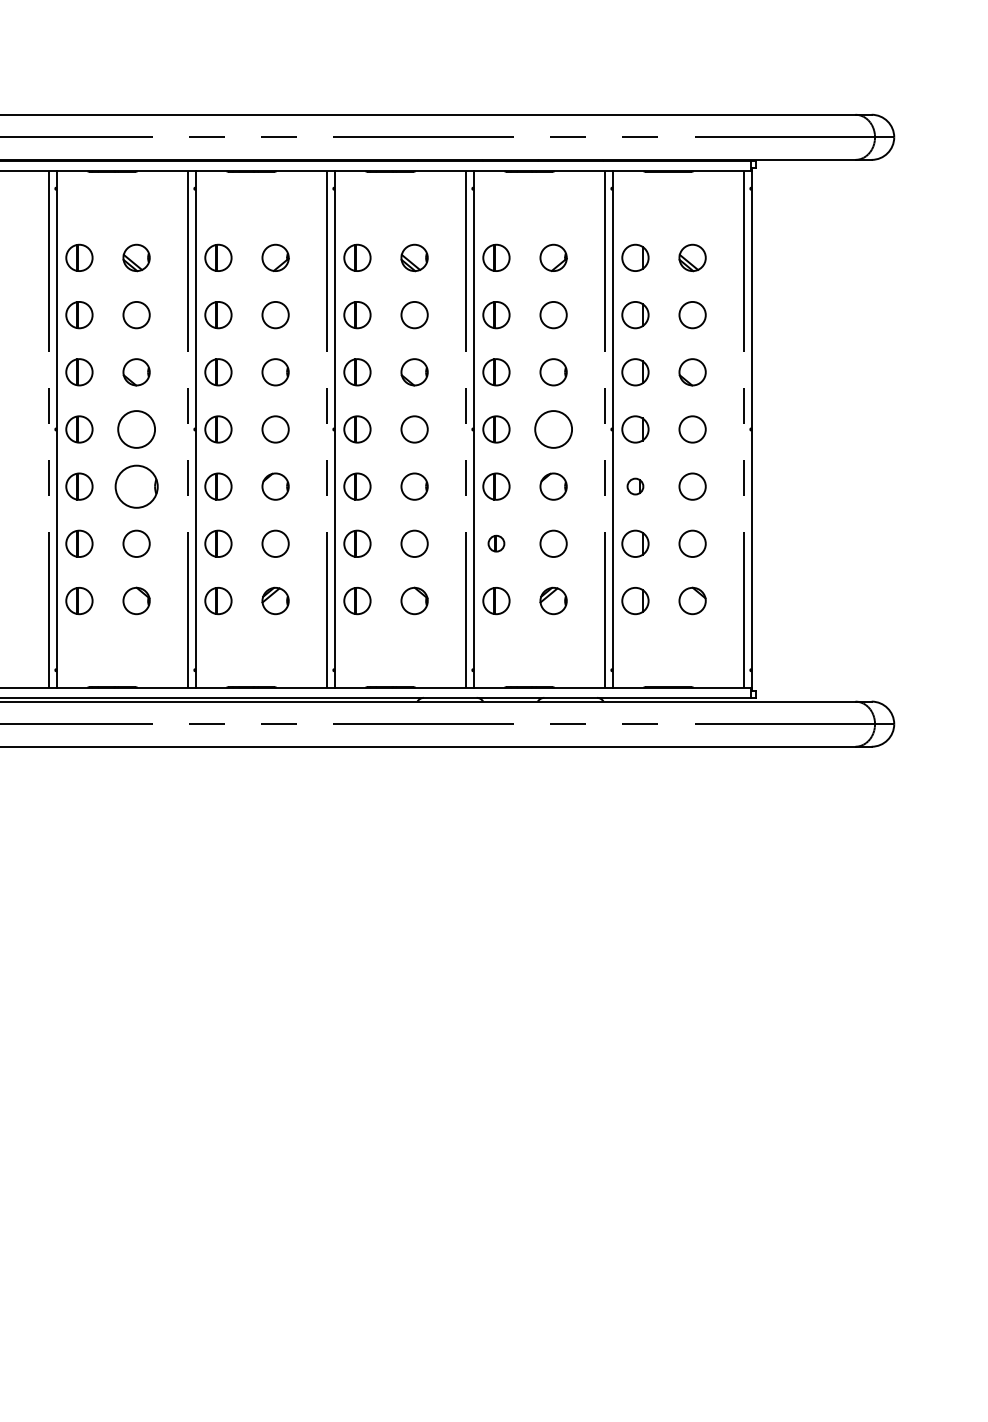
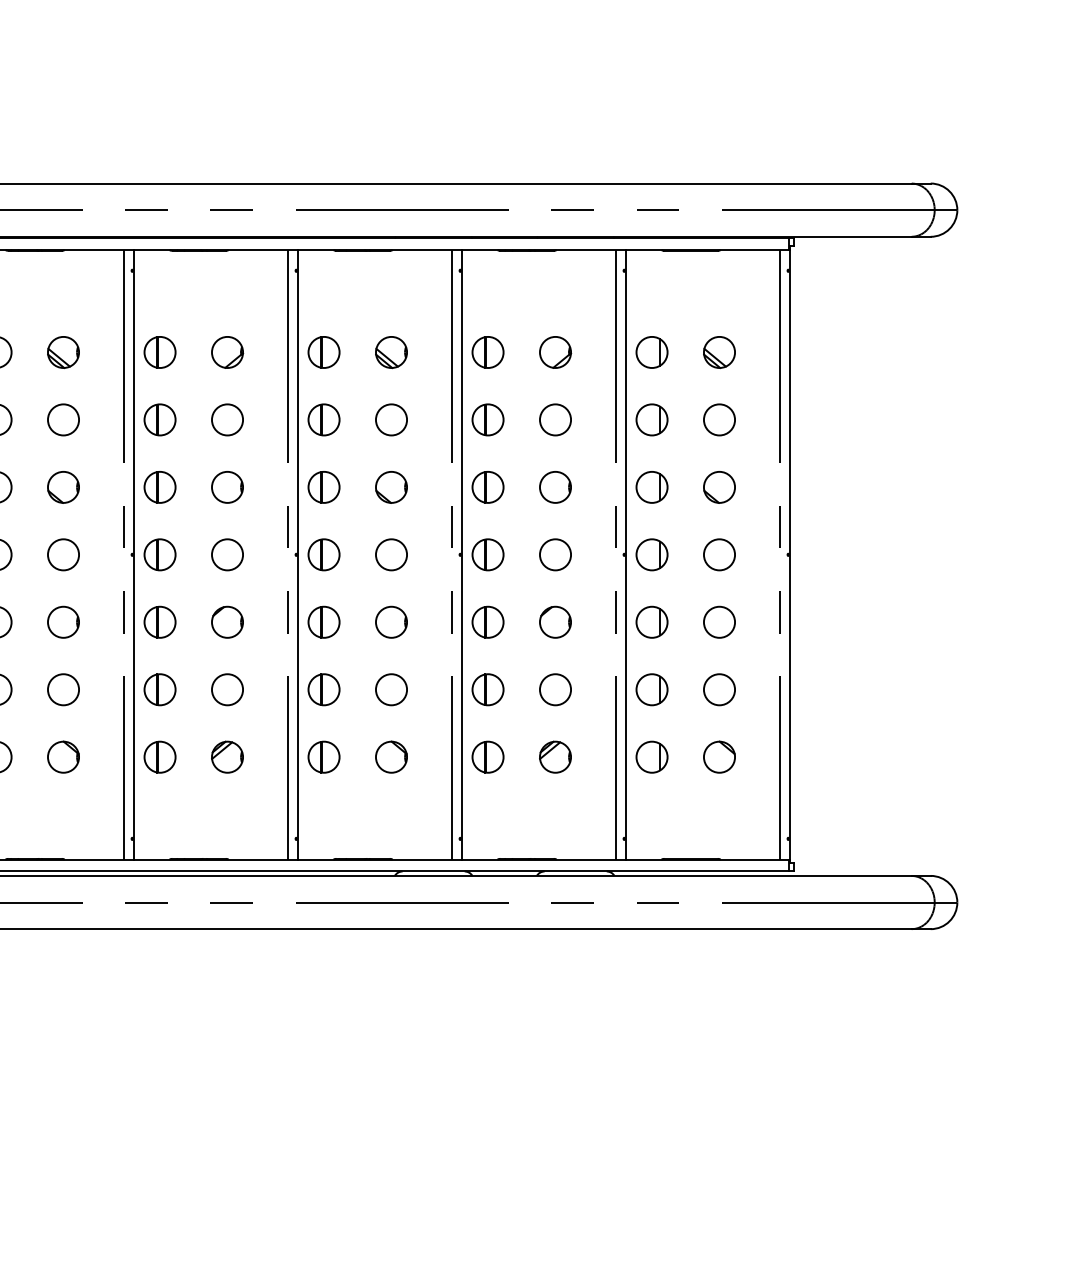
circle: (136, 429) -> (63, 554), size x0.71
circle: (553, 429) -> (555, 554), size x0.71
circle: (136, 486) -> (63, 622), size x0.62
part: (635, 486) -> (652, 622), size x1.67
part: (496, 543) -> (488, 689), size x1.67

